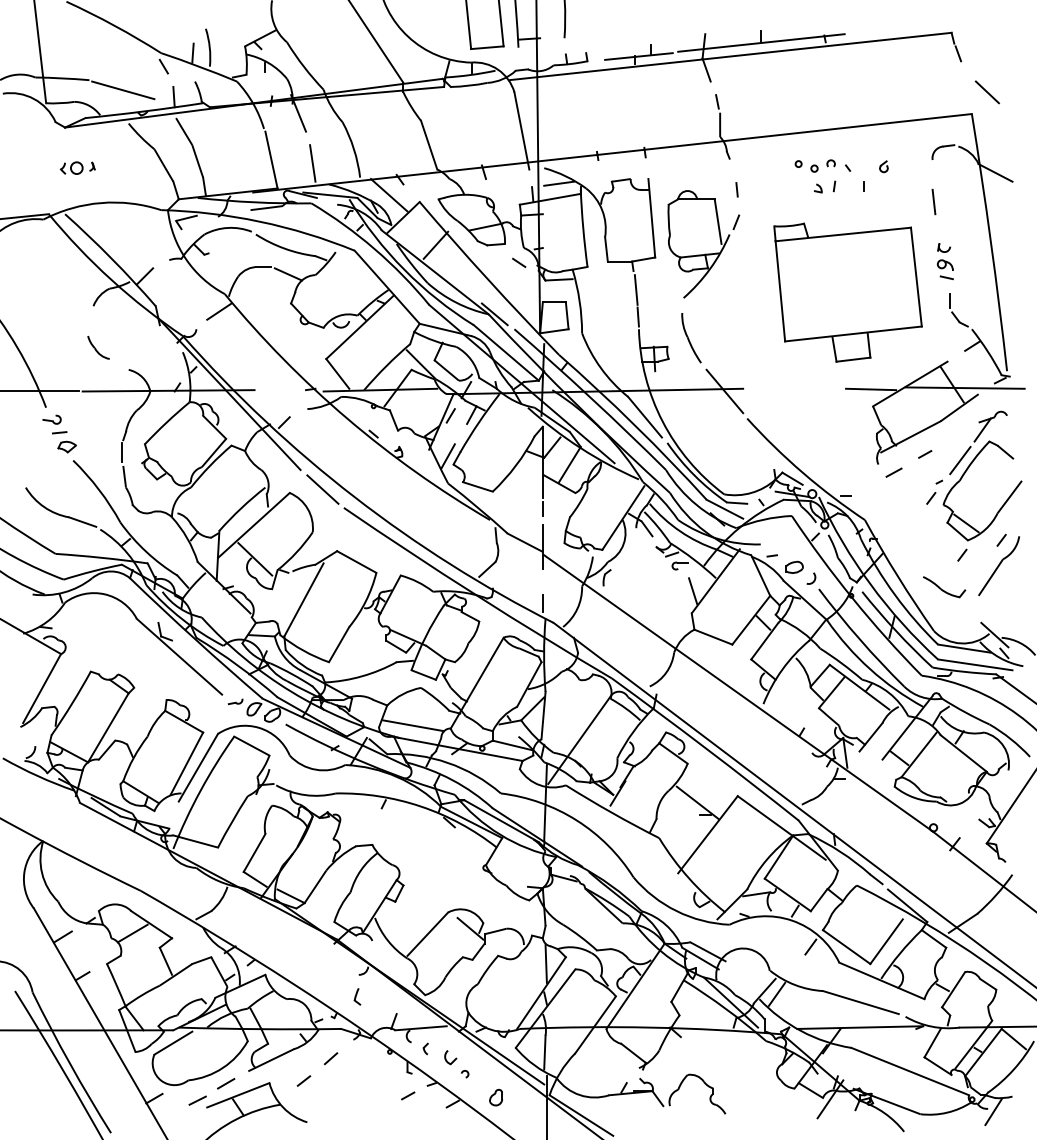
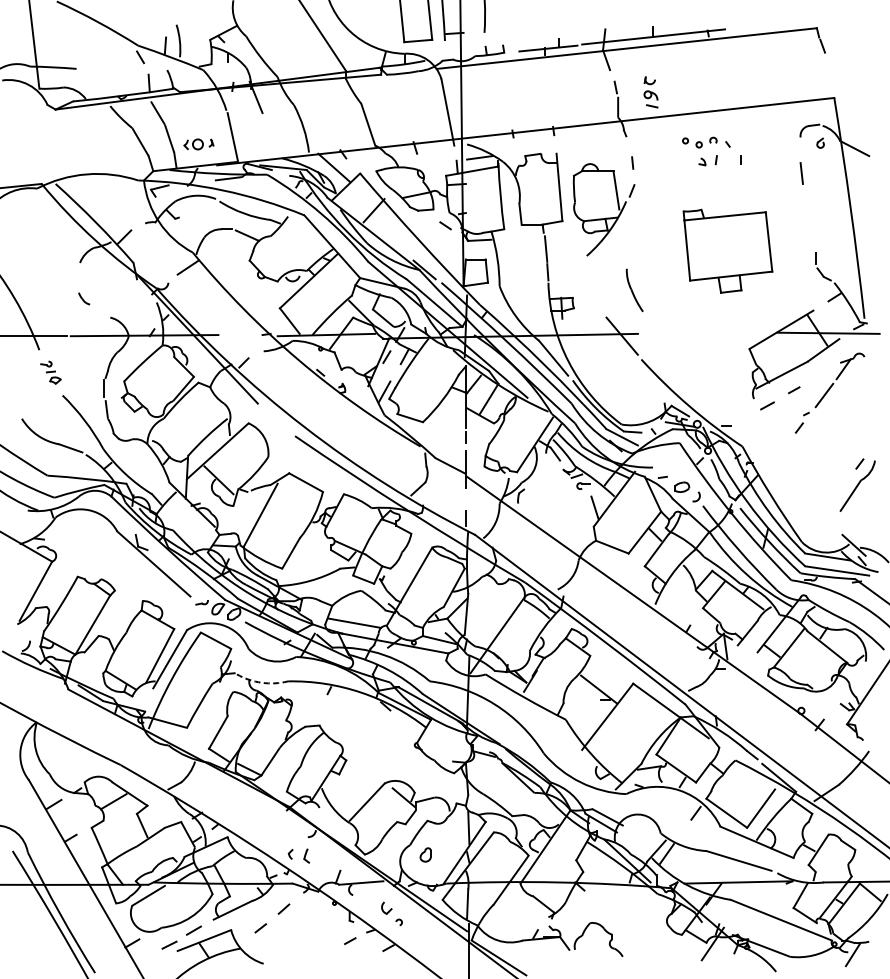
line: (123, 90) -> (105, 77), removed
line: (986, 92) -> (846, 79), removed
line: (312, 163) -> (268, 140), removed
part: (883, 166) -> (820, 143), moved
part: (77, 167) -> (198, 143), moved
part: (944, 261) -> (650, 92), moved
part: (847, 292) -> (727, 251), size x0.7
part: (691, 338) -> (634, 290), moved
part: (98, 347) -> (84, 298), size x0.6
line: (871, 389) -> (748, 334), removed
part: (59, 433) -> (50, 372), size x0.7
line: (322, 489) -> (276, 420), removed
part: (997, 511) -> (856, 439), removed
part: (944, 587) -> (810, 504), removed
arc: (305, 795) -> (262, 683), solid -> dashed
part: (425, 1048) -> (290, 854), moved
part: (495, 1097) -> (425, 854), moved

